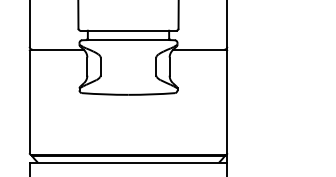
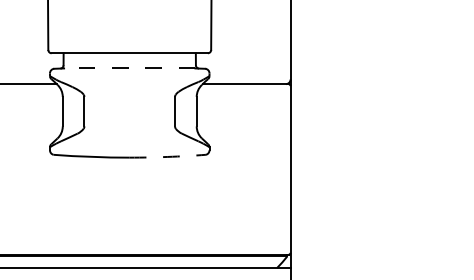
line: (128, 40) -> (129, 69), solid -> dashed
arc: (151, 94) -> (167, 157), solid -> dashed

